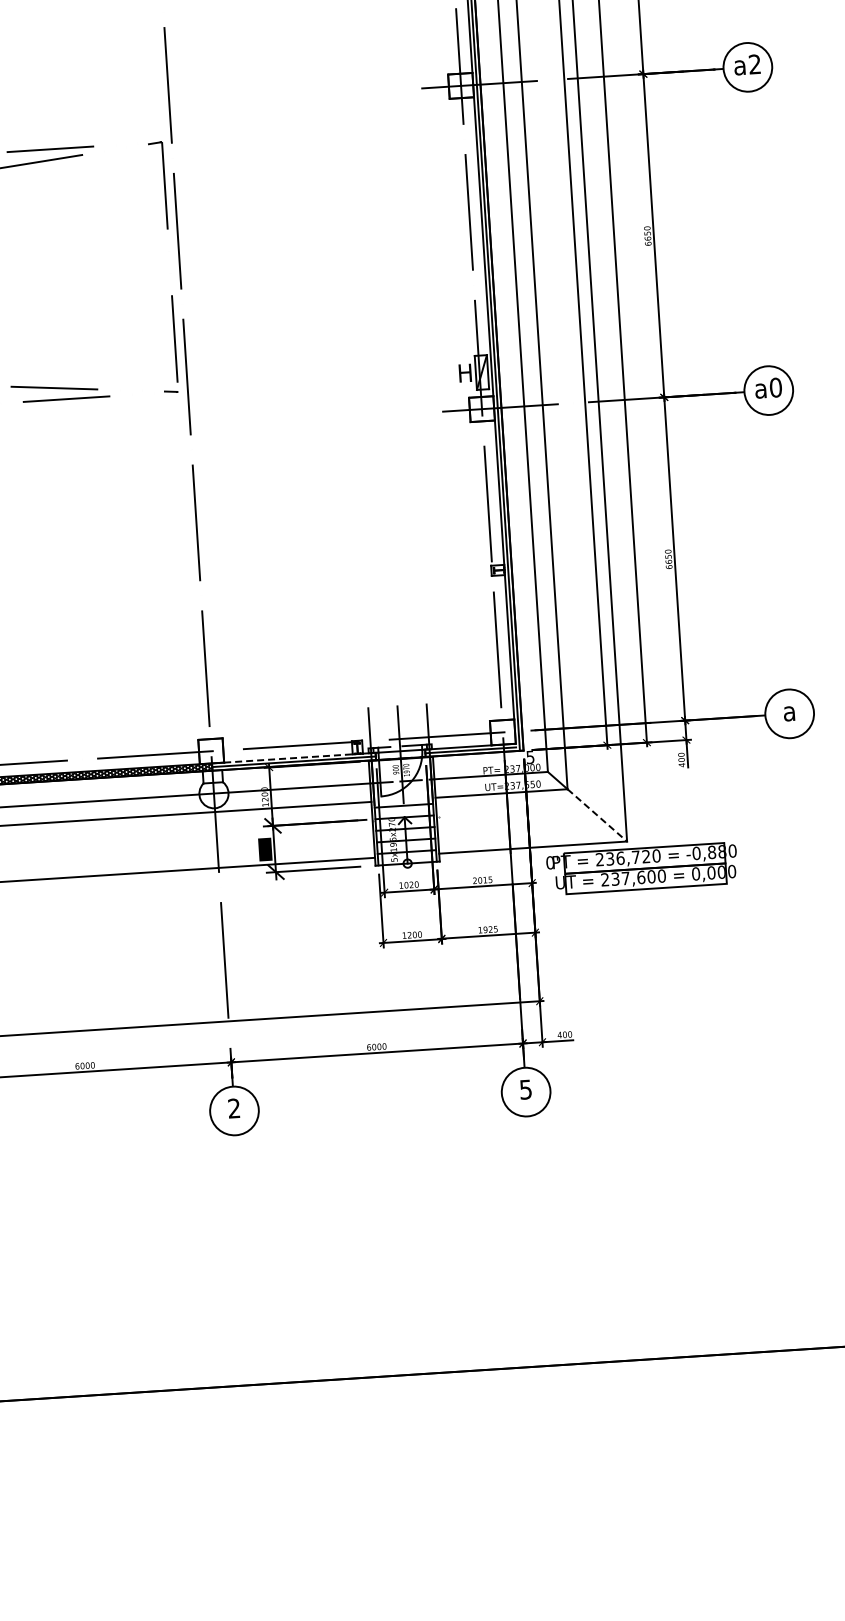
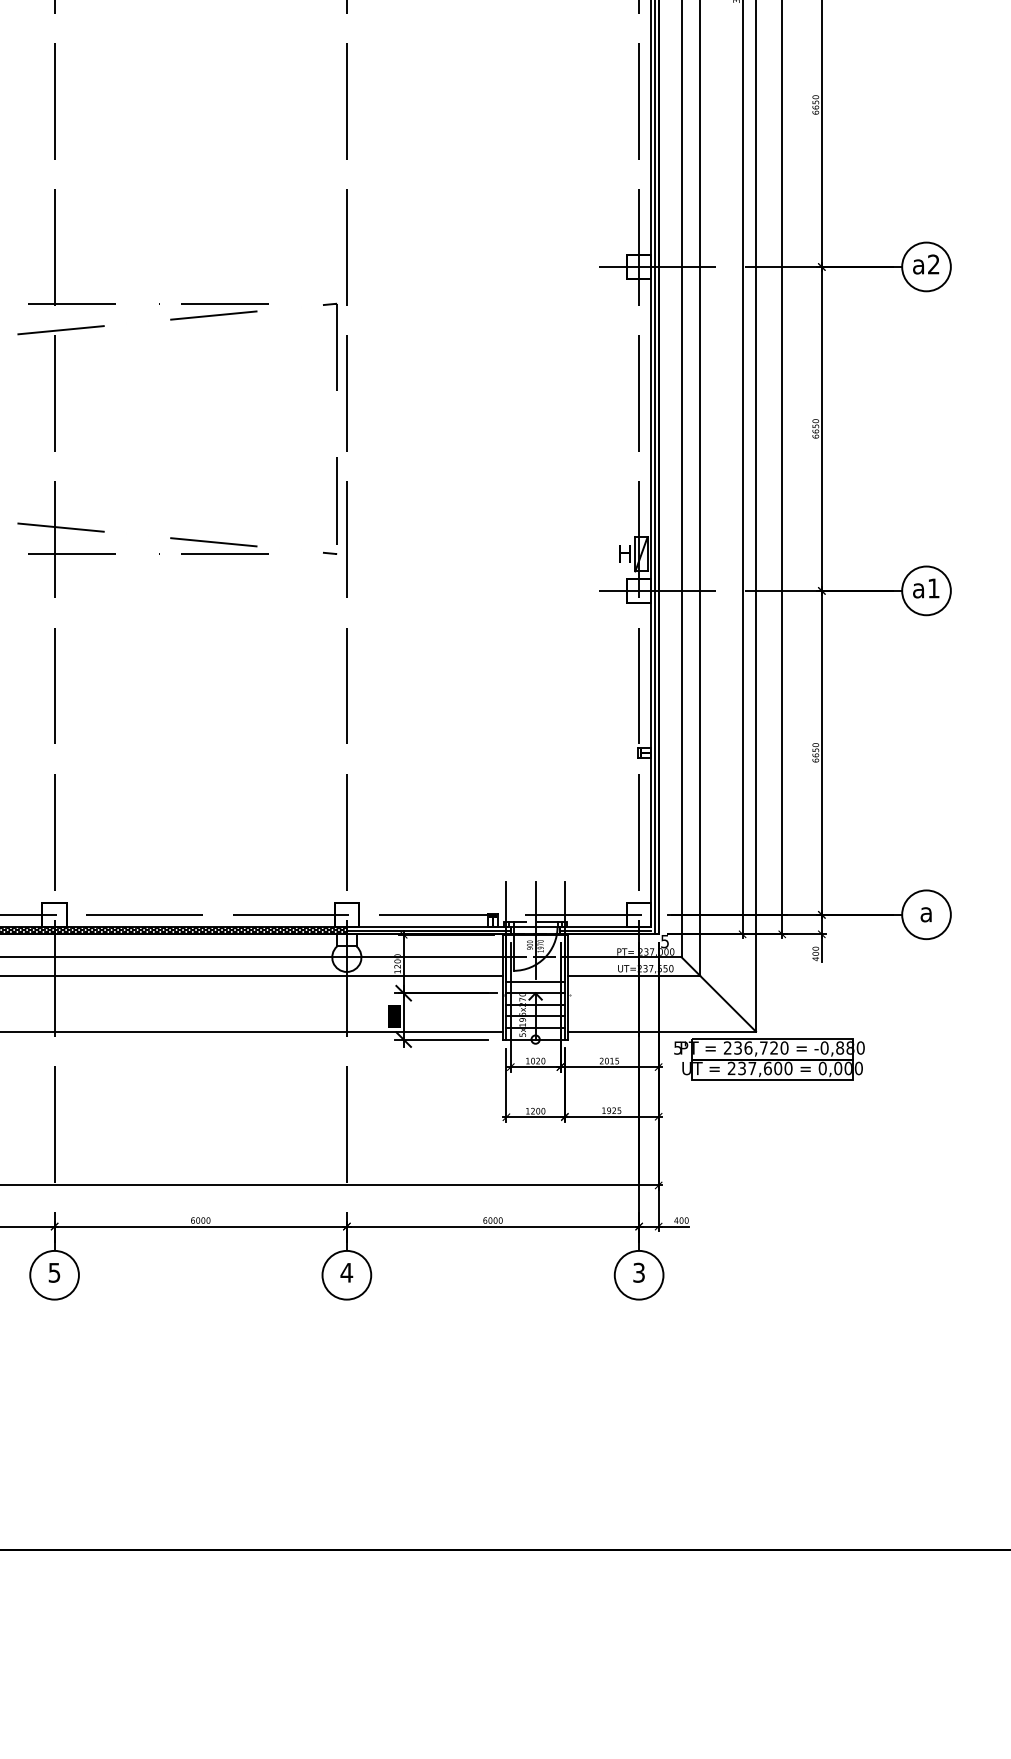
text: (775, 387) -> (933, 588), a0 -> a1
line: (288, 757) -> (423, 926), dashed -> solid
line: (597, 815) -> (728, 1003), dashed -> solid
text: (550, 862) -> (678, 1047), 0' -> 5'
text: (525, 1089) -> (638, 1272), 5 -> 3
text: (233, 1108) -> (346, 1272), 2 -> 4

